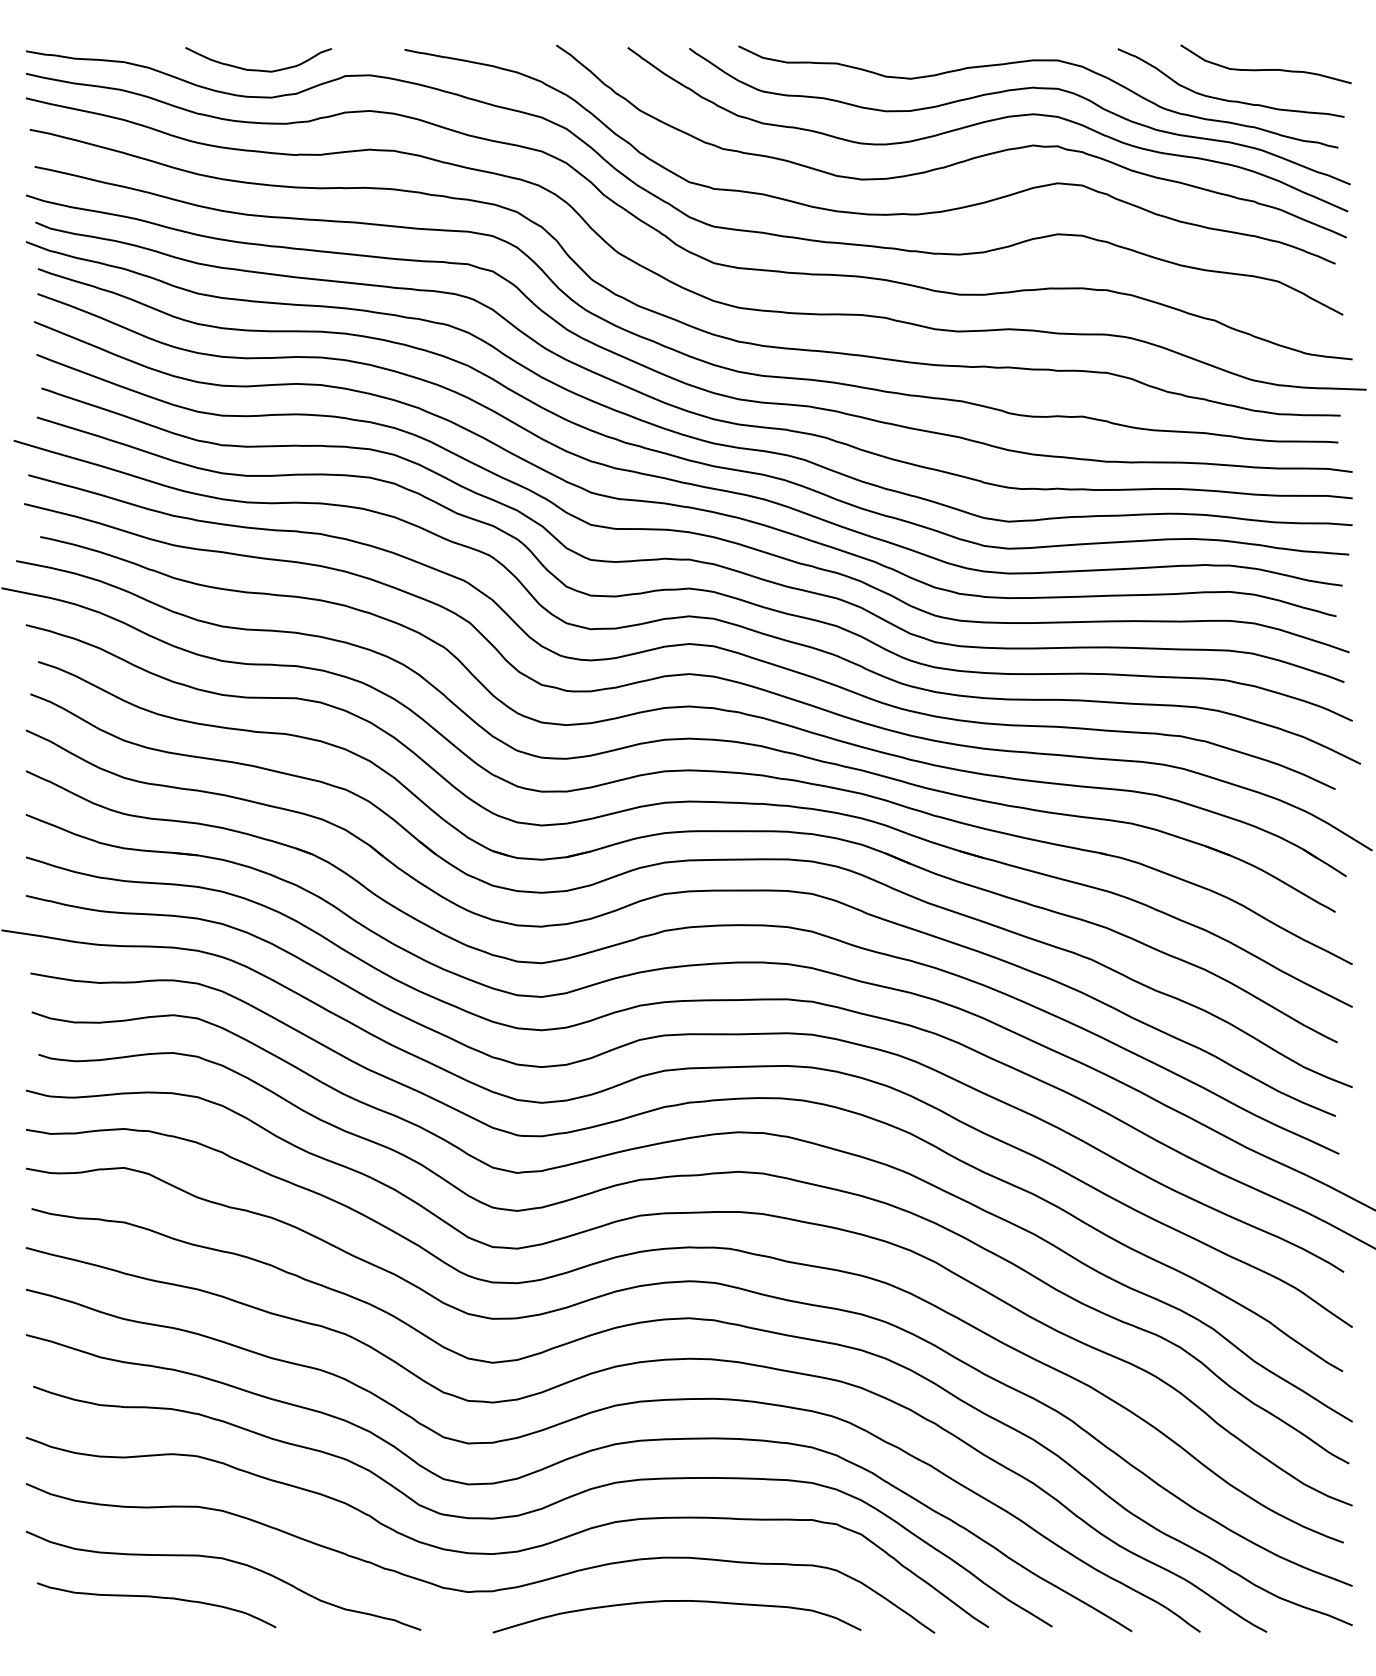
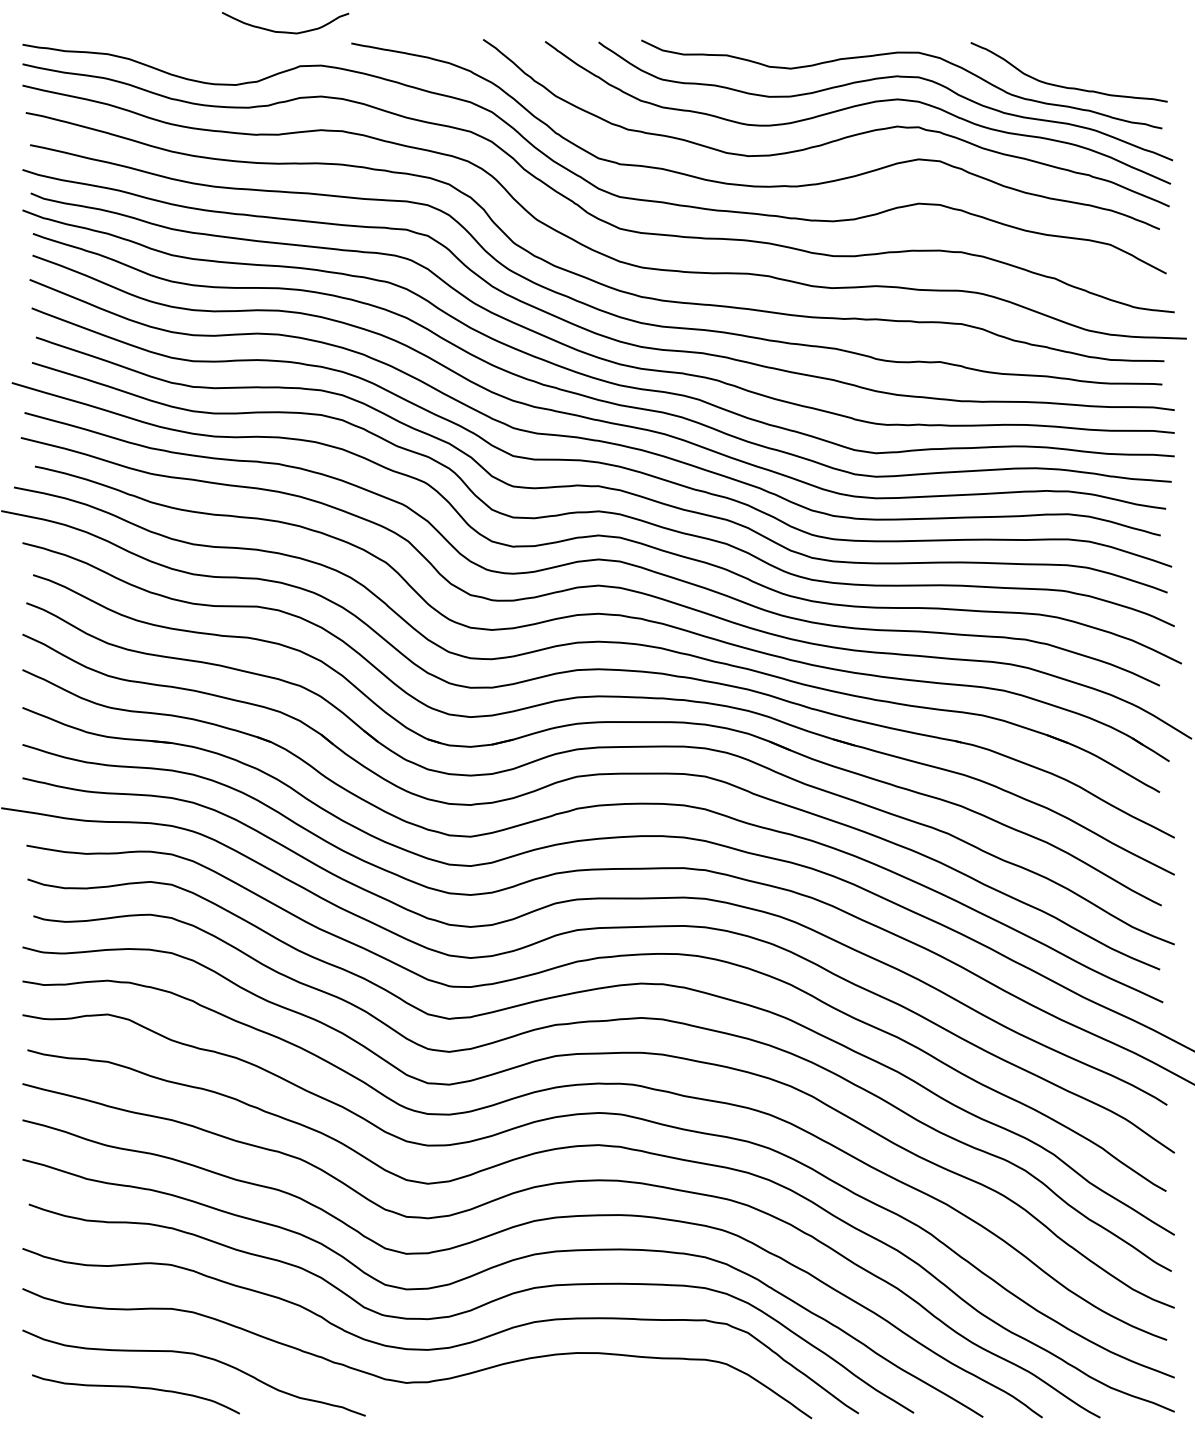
curve: (258, 69) -> (285, 31), moved
curve: (1266, 69) -> (1099, 60), removed
curve: (676, 1601) -> (587, 1391), removed

